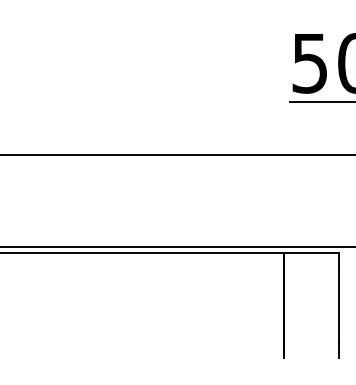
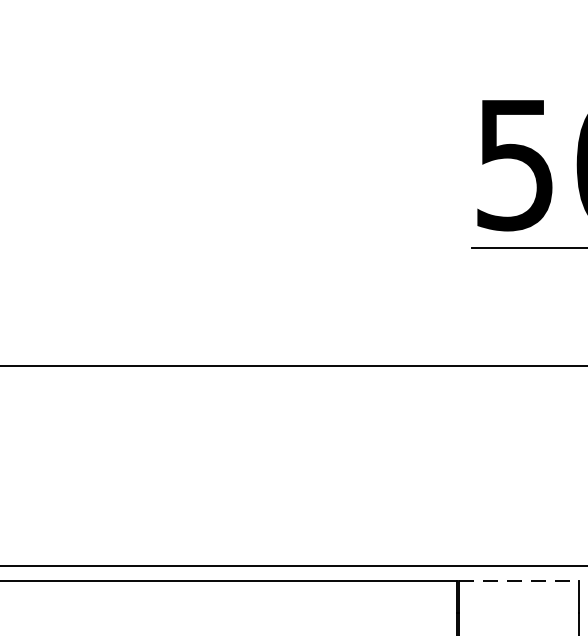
line: (312, 253) -> (520, 580), solid -> dashed

